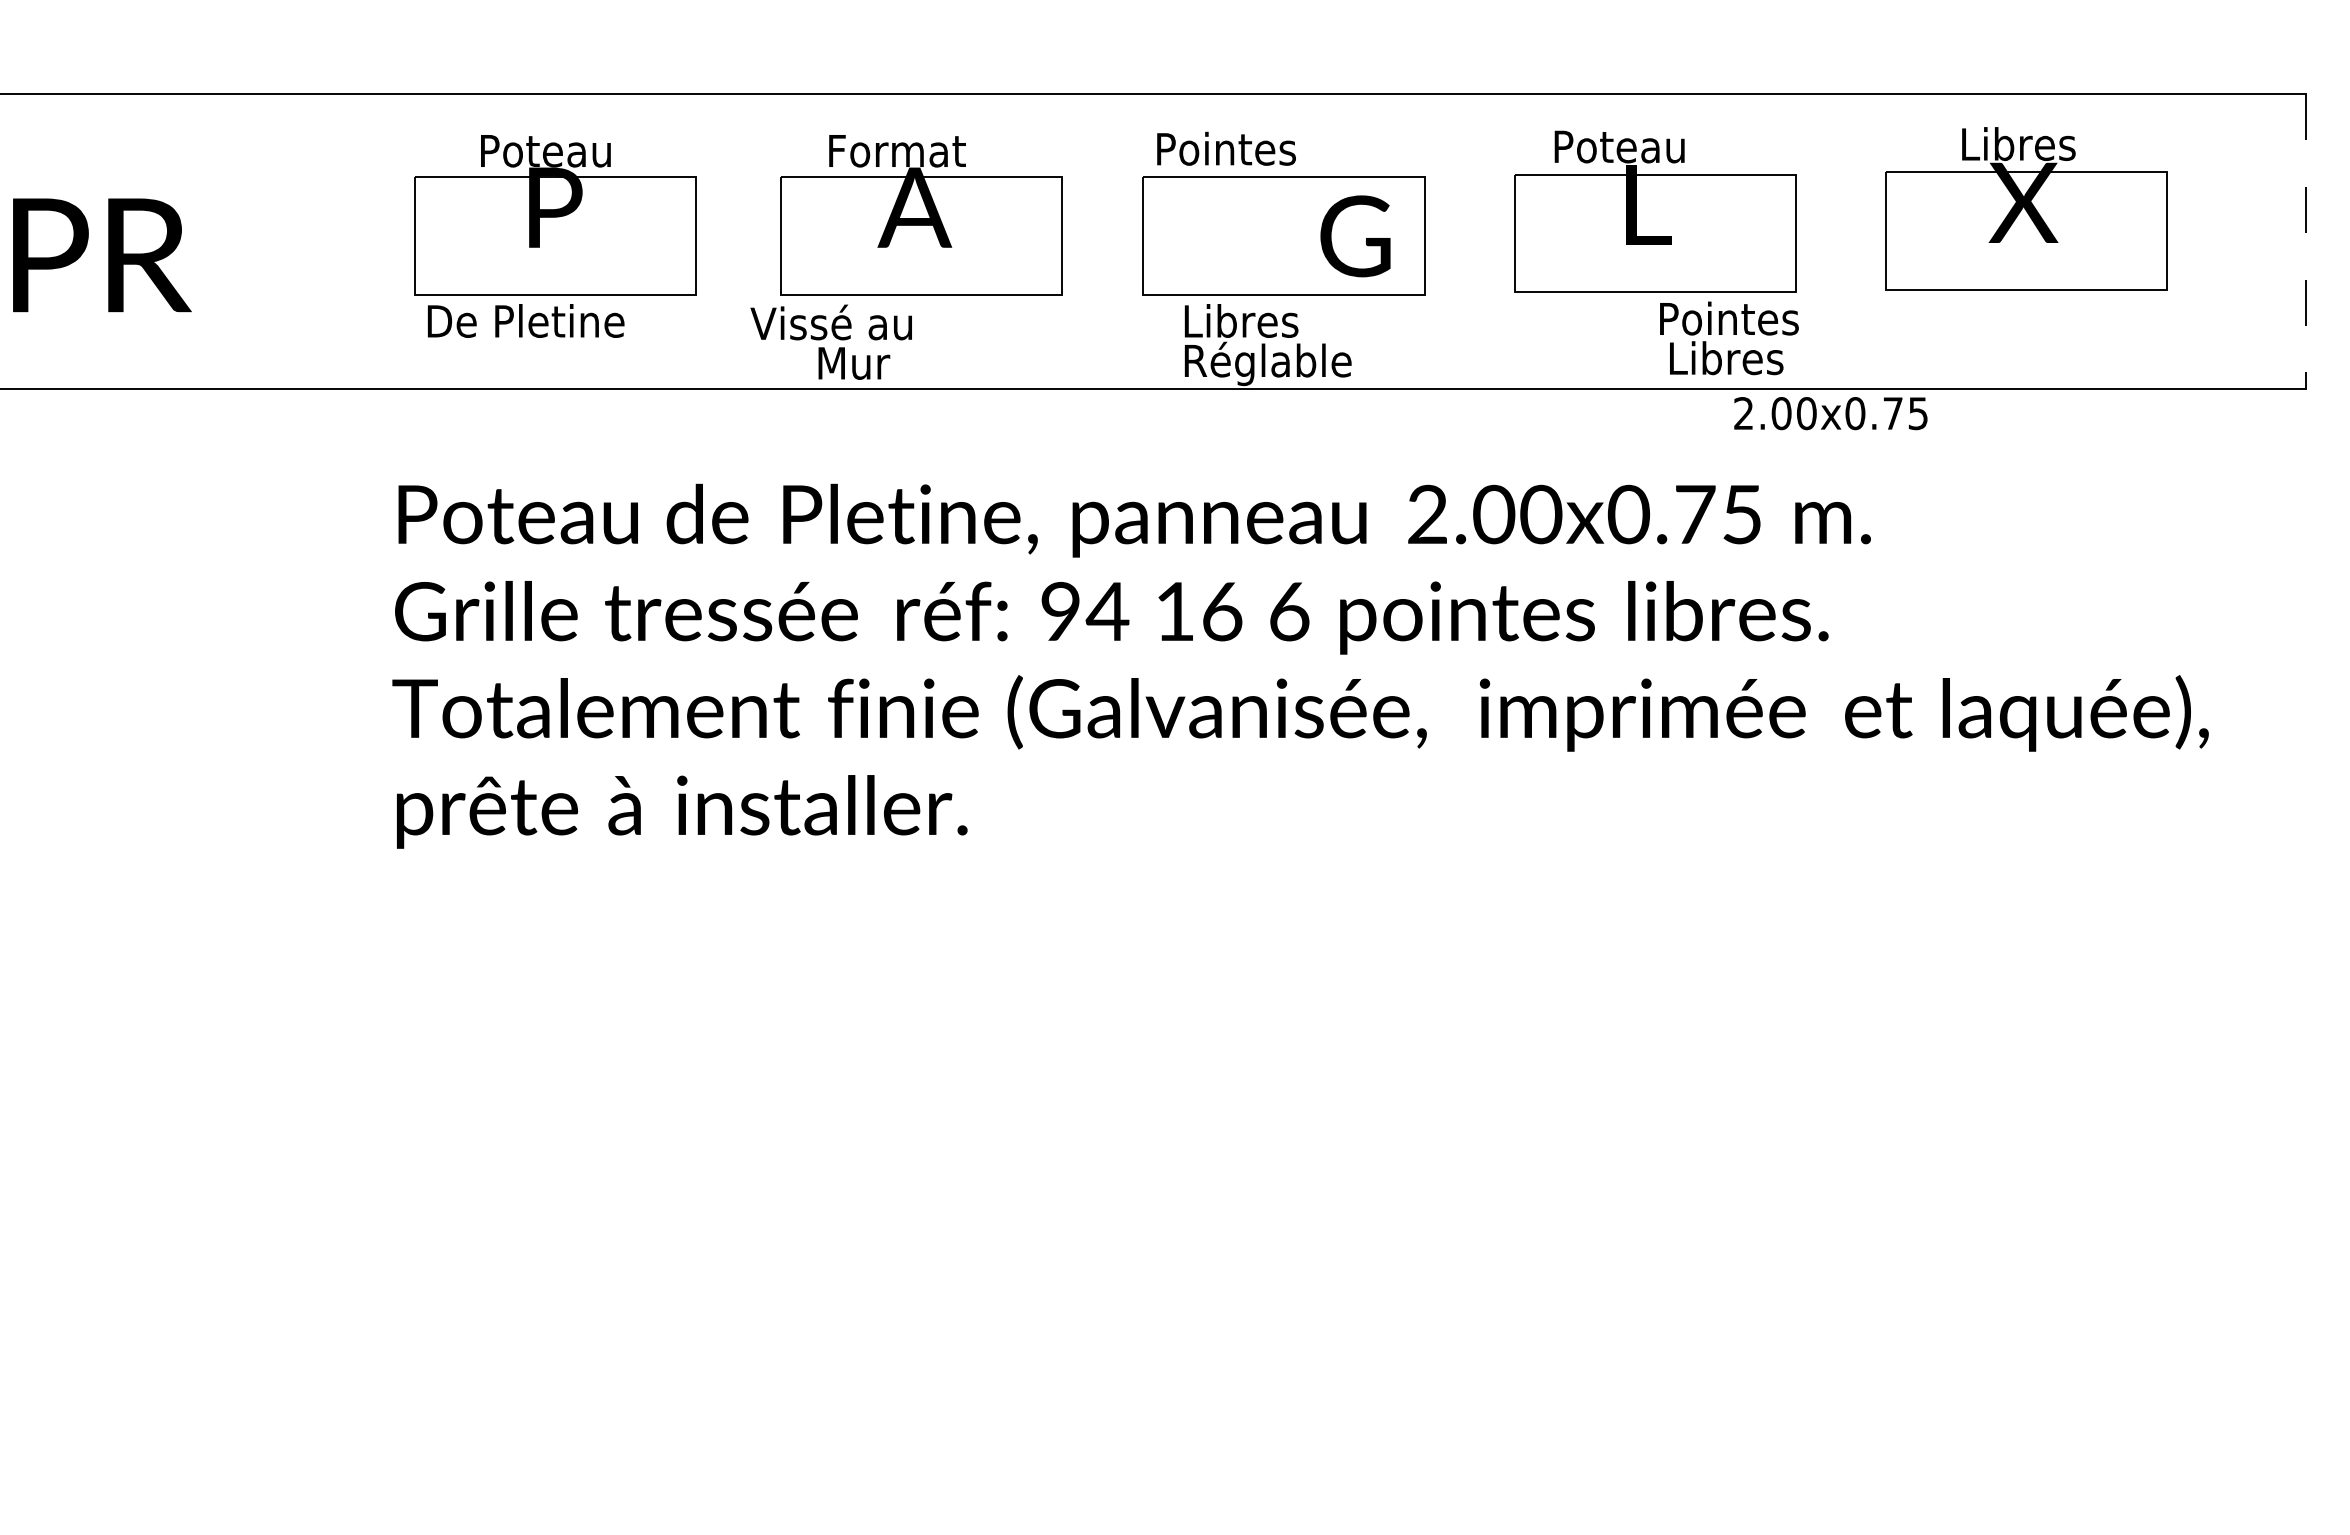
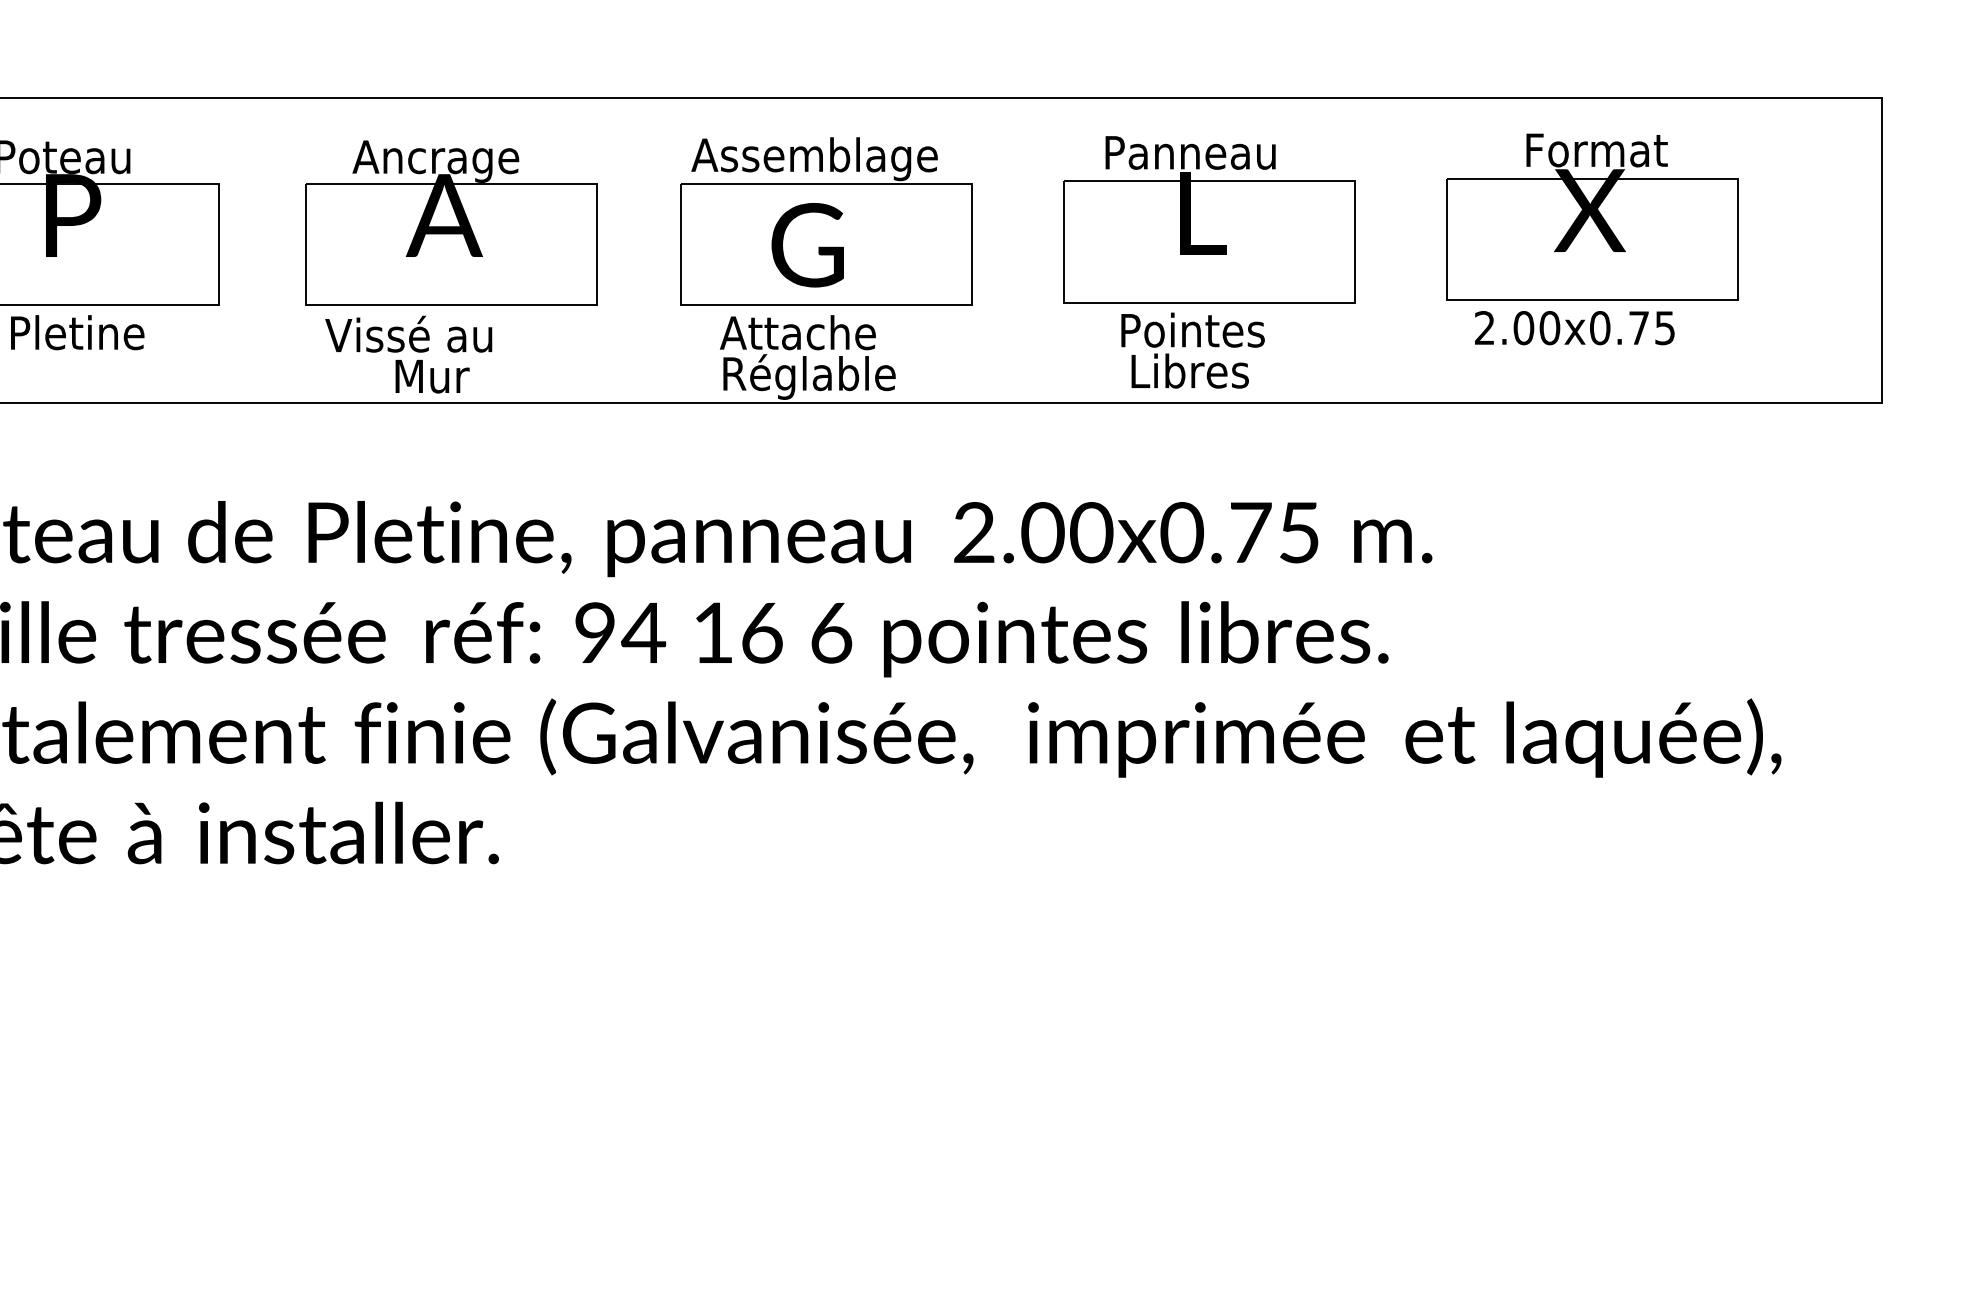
text: (2032, 144) -> (1599, 150), Libres -> Format
text: (1648, 147) -> (1202, 153), Poteau -> Panneau
text: (1272, 152) -> (813, 158), Pointes -> Assemblage
text: (906, 155) -> (435, 161), Format -> Ancrage
text: (1355, 236) -> (807, 245), moved
line: (2306, 241) -> (1882, 250), dashed -> solid
text: (1256, 320) -> (797, 332), Libres -> Attache
text: (1729, 338) -> (1193, 350), moved
text: (830, 341) -> (407, 353), moved
text: (1830, 413) -> (1574, 328), moved

